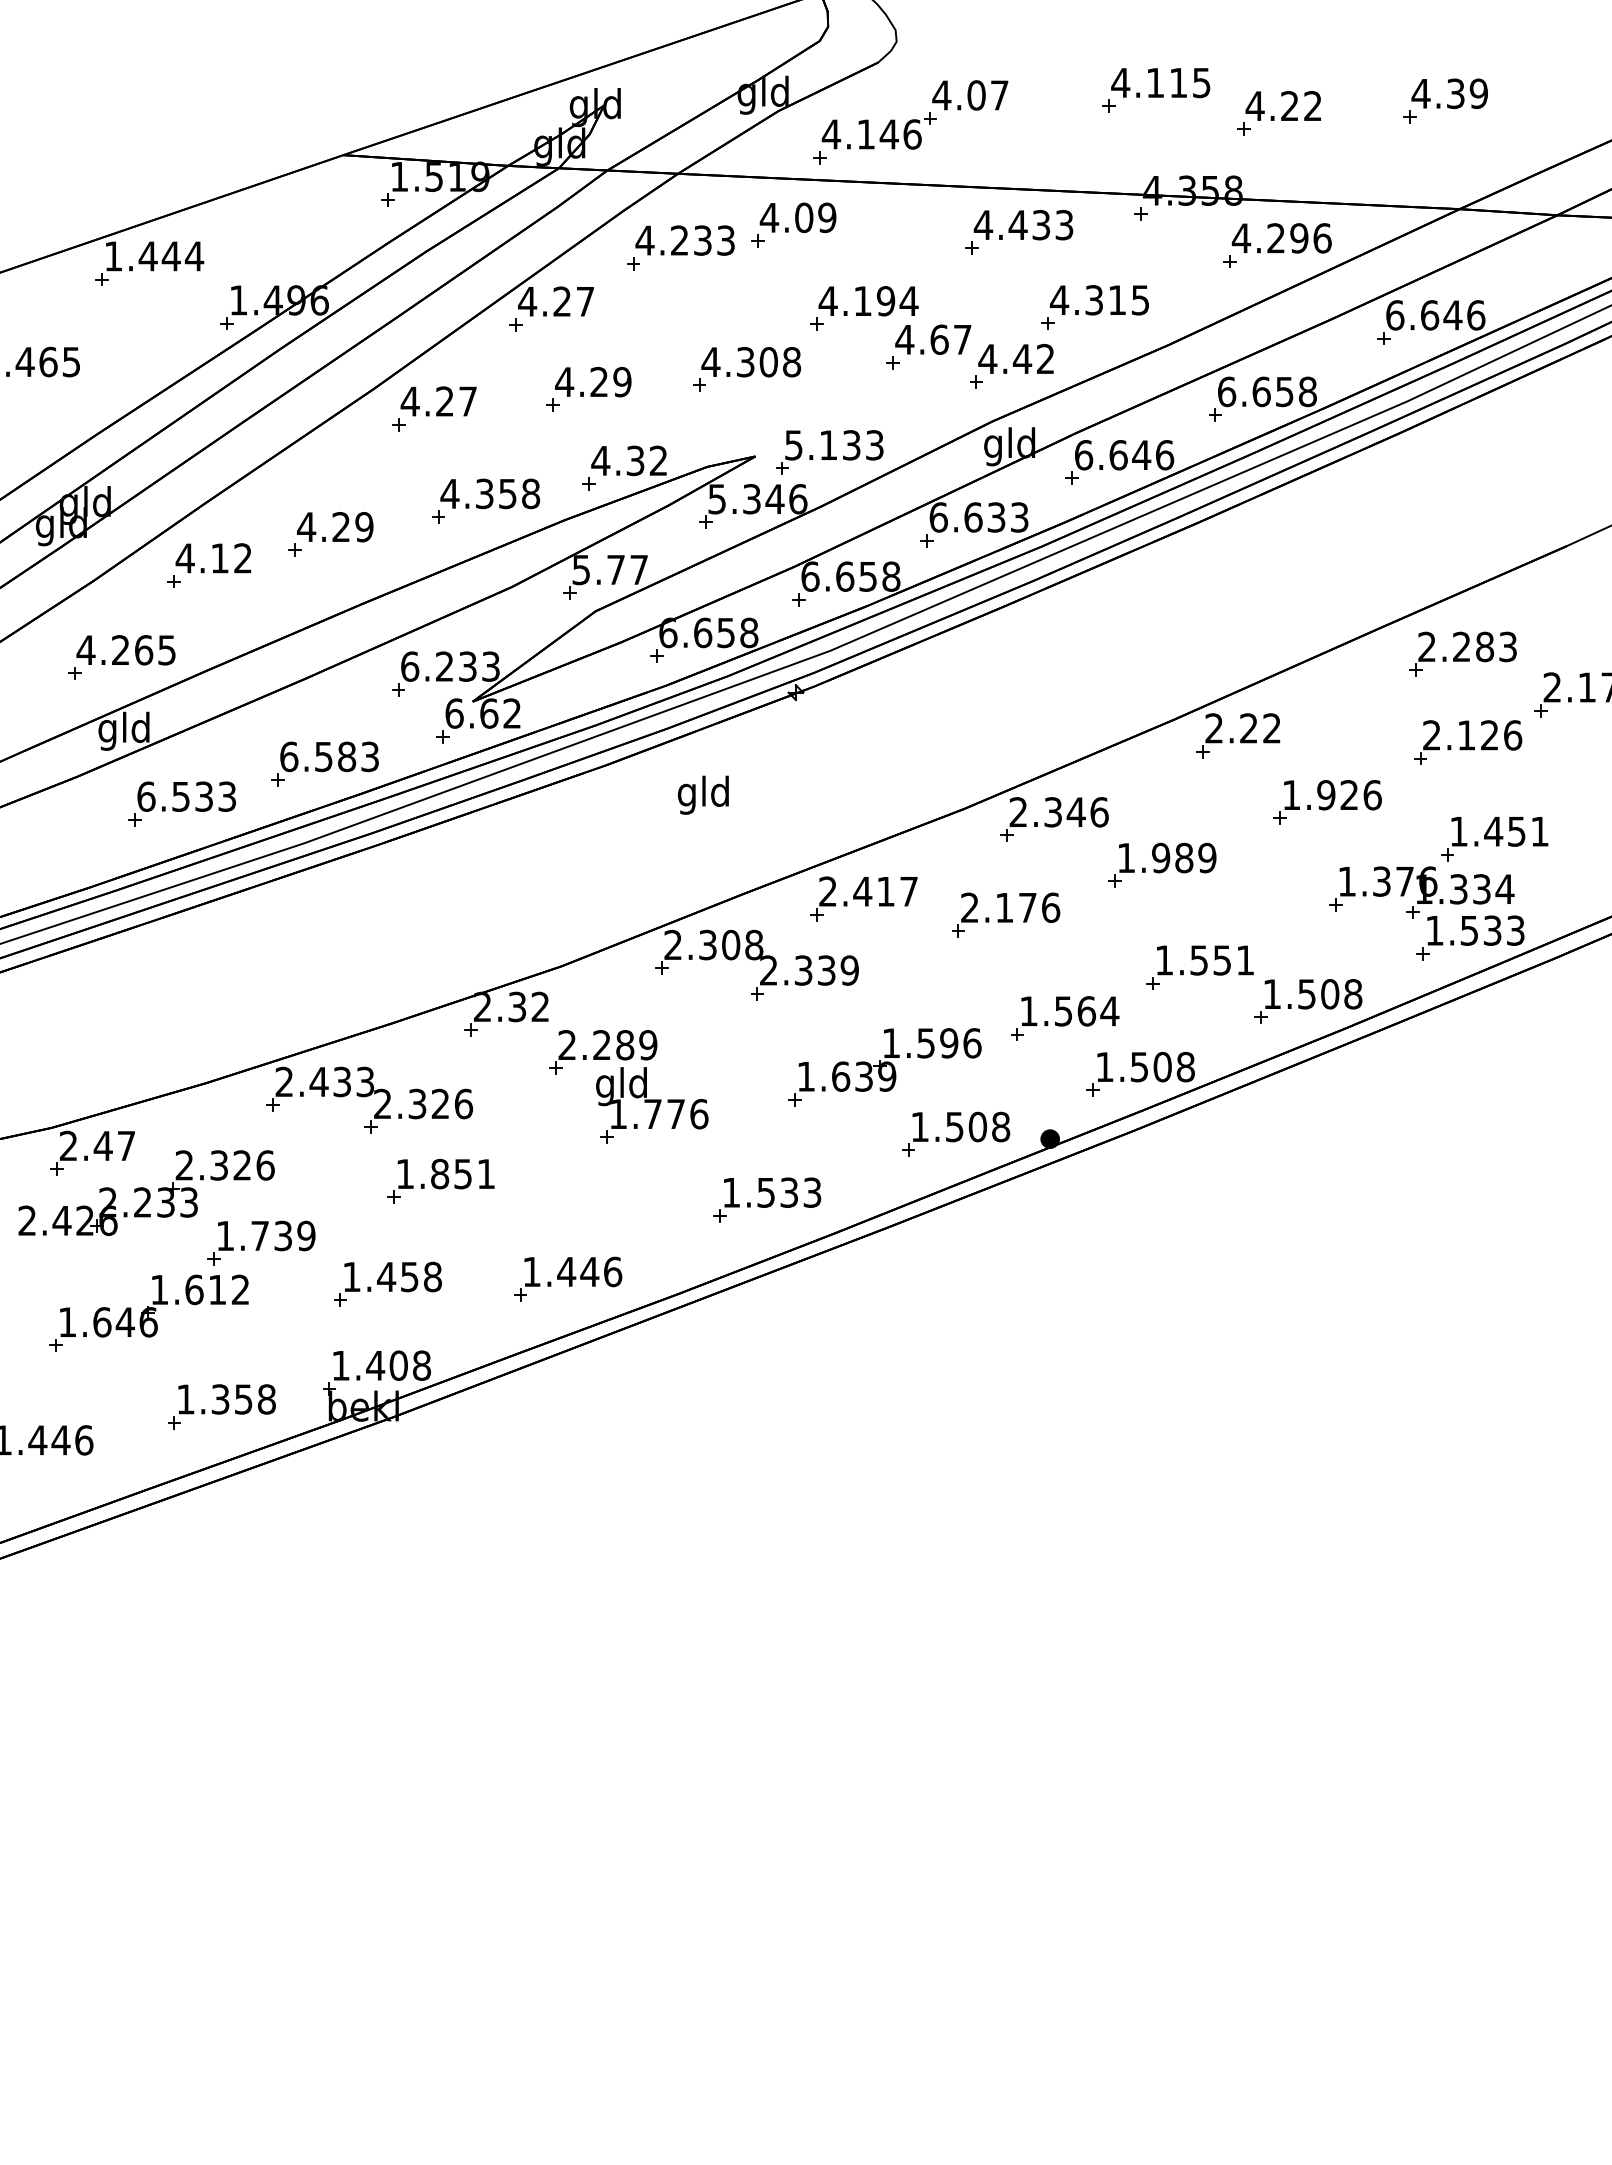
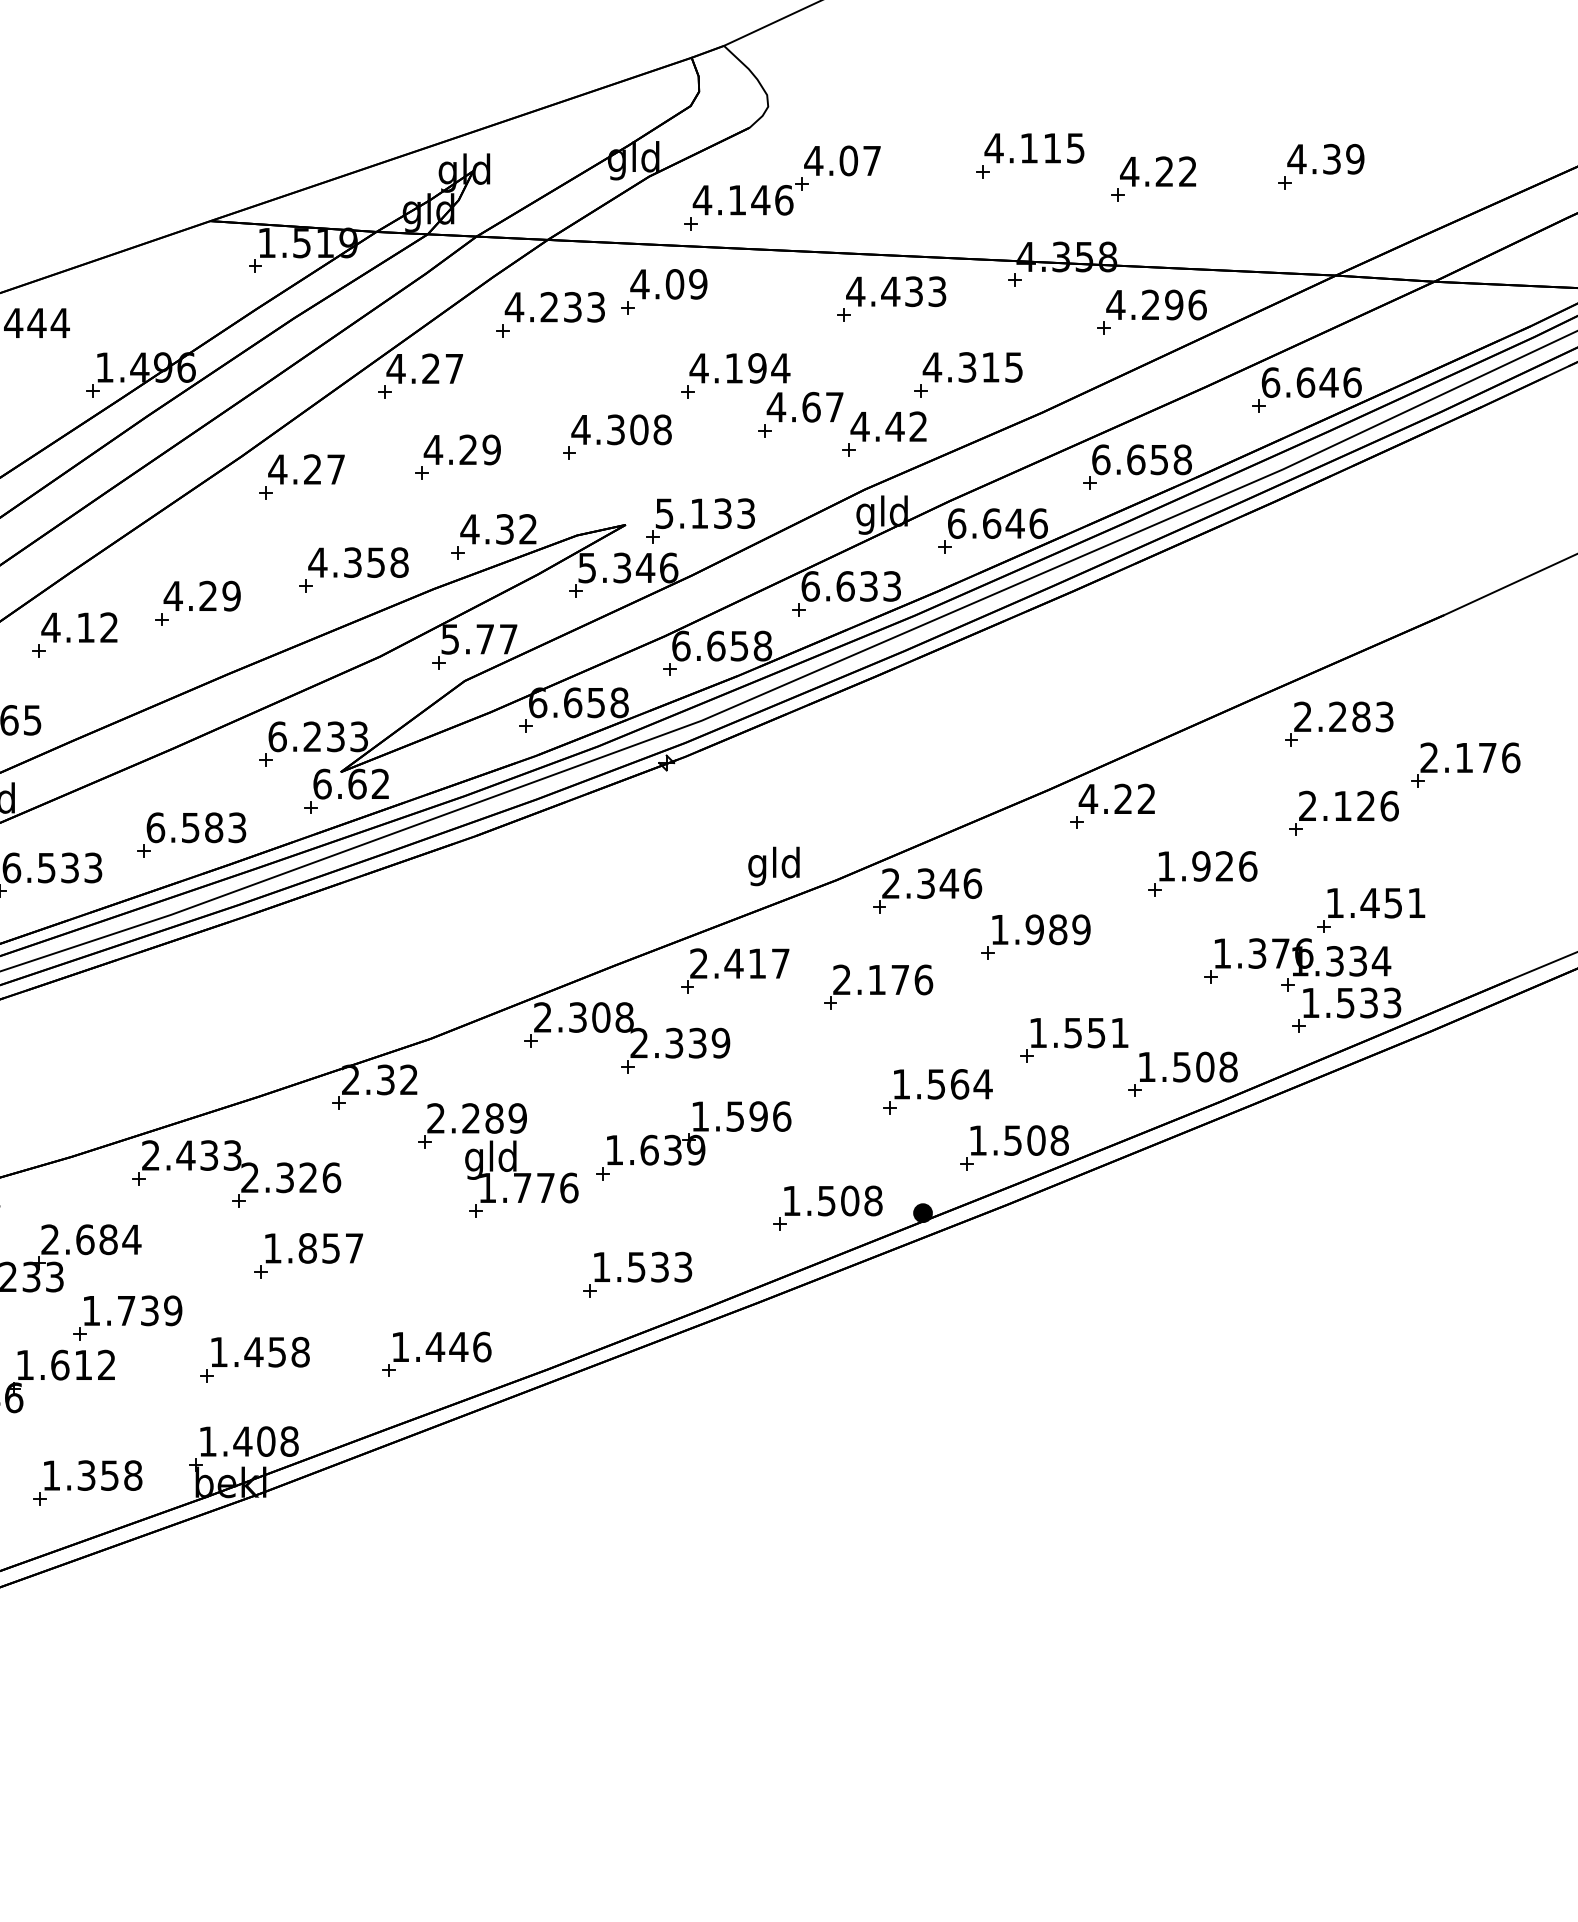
text: (1213, 728) -> (1087, 799), 2.22 -> 4.22
text: (702, 794) -> (773, 865), moved
part: (884, 1067) -> (693, 1140), moved
text: (242, 1165) -> (108, 1239), 2.326 -> 2.684
text: (485, 1173) -> (353, 1247), 1.851 -> 1.857

